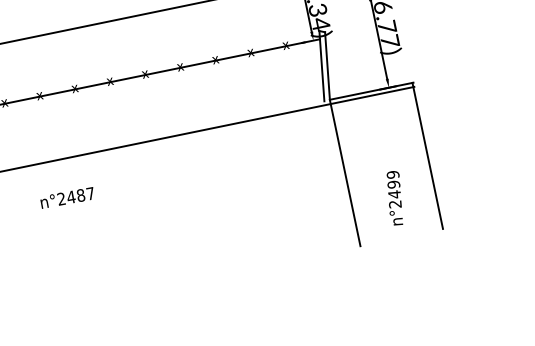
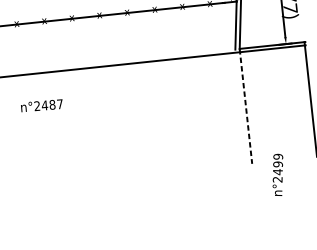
line: (345, 173) -> (246, 106), solid -> dashed
text: (66, 197) -> (41, 105), moved
text: (394, 198) -> (277, 175), moved

